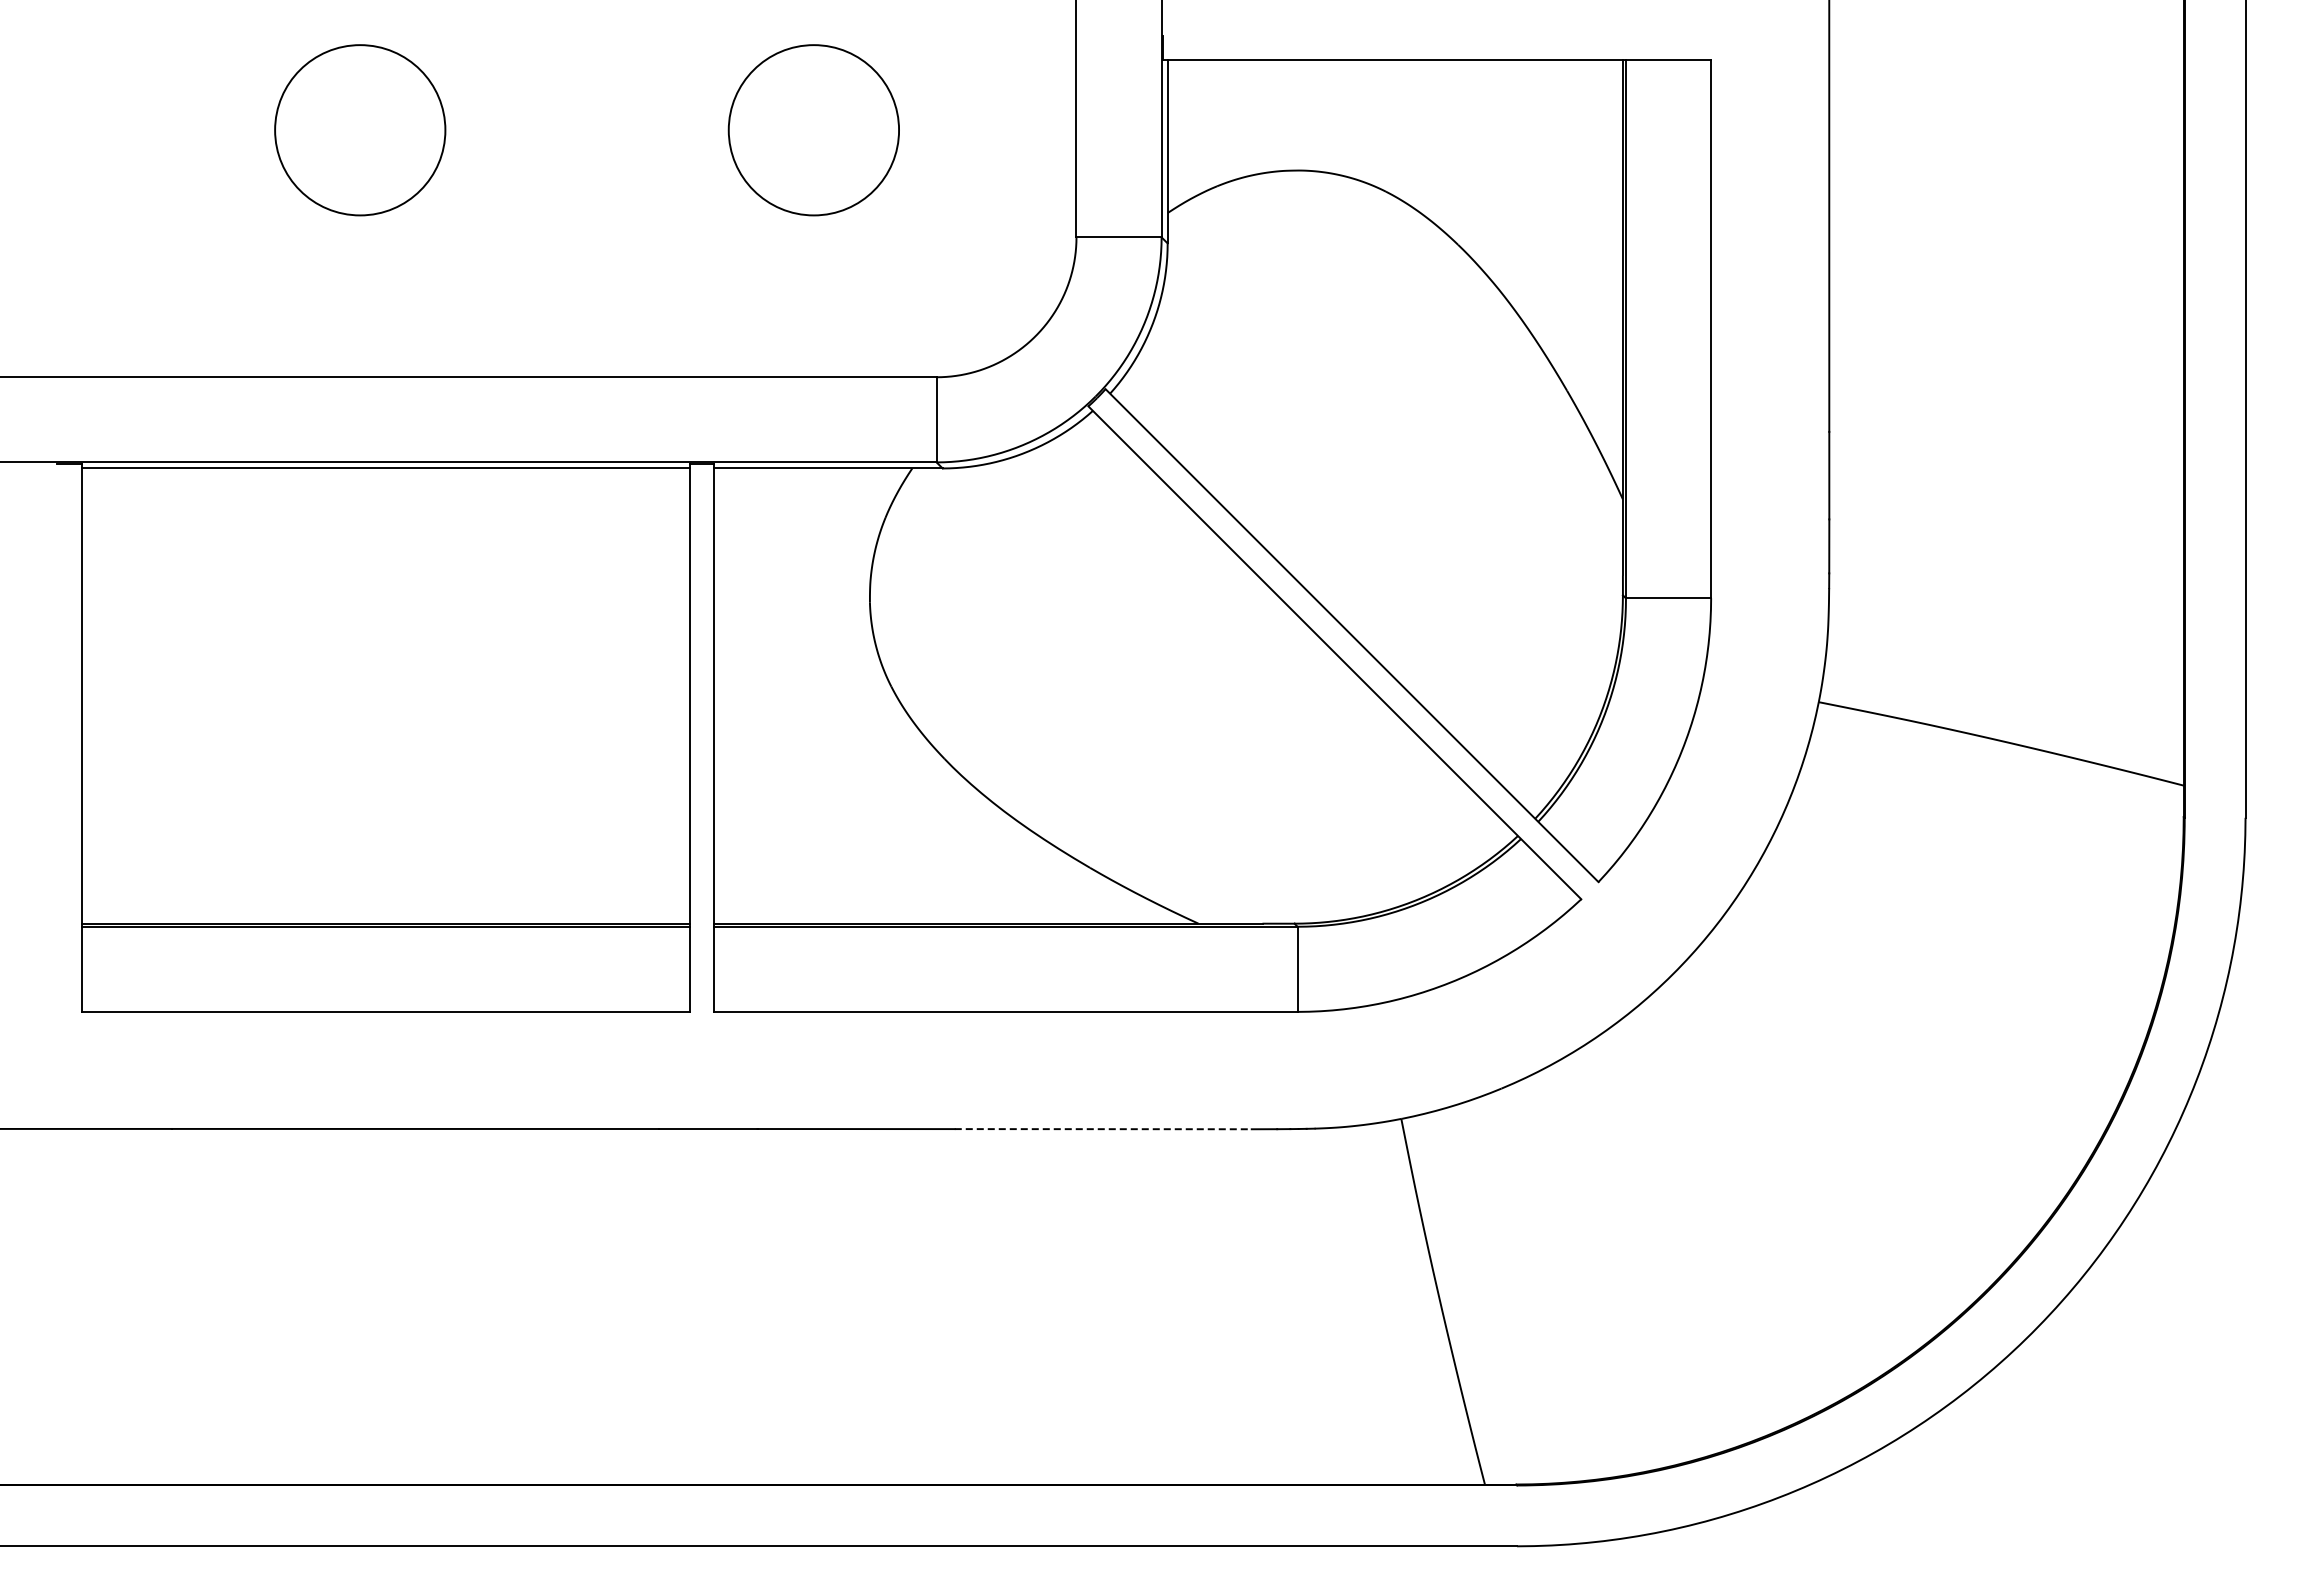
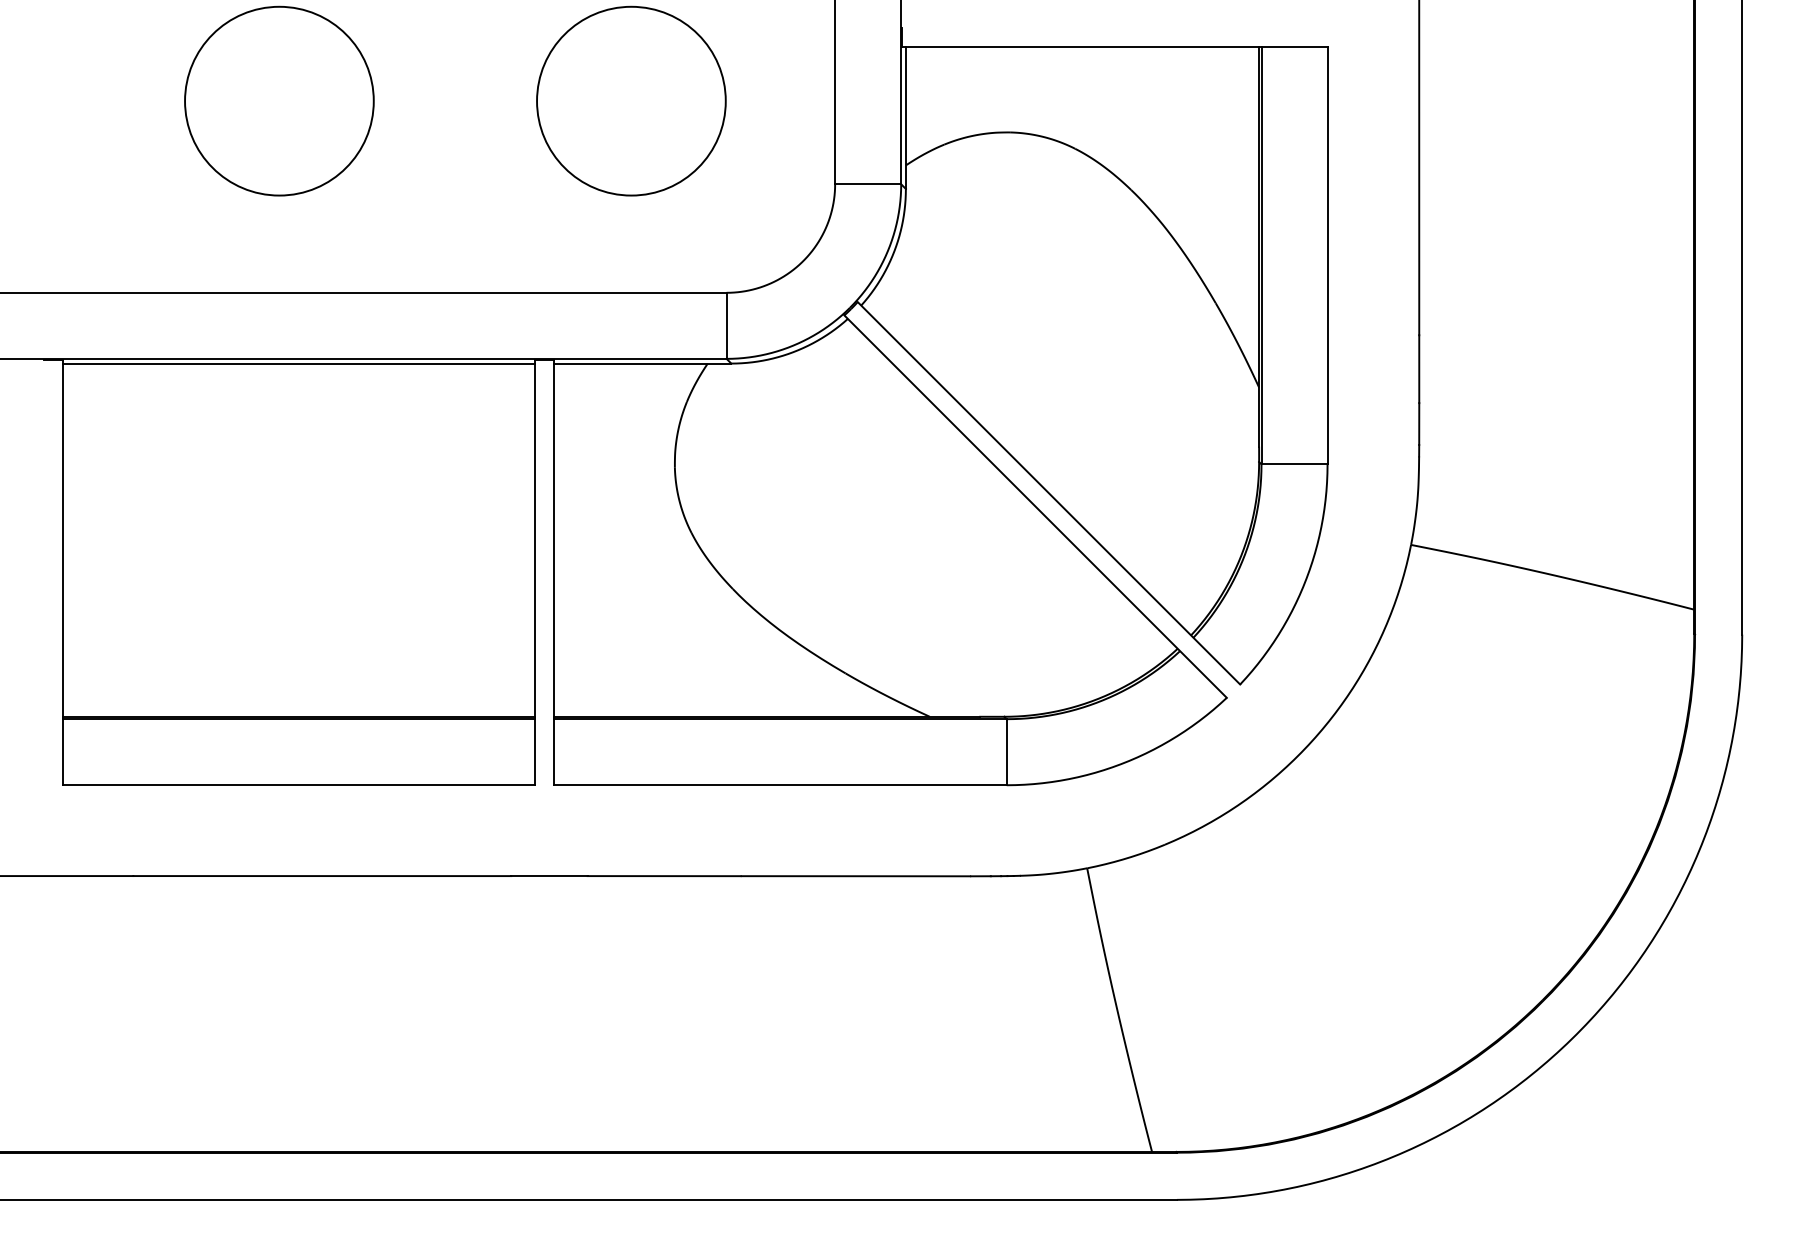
circle: (359, 129) -> (278, 100), size x1.43
circle: (813, 129) -> (631, 100), size x1.43
line: (1104, 1129) -> (856, 876), dashed -> solid

